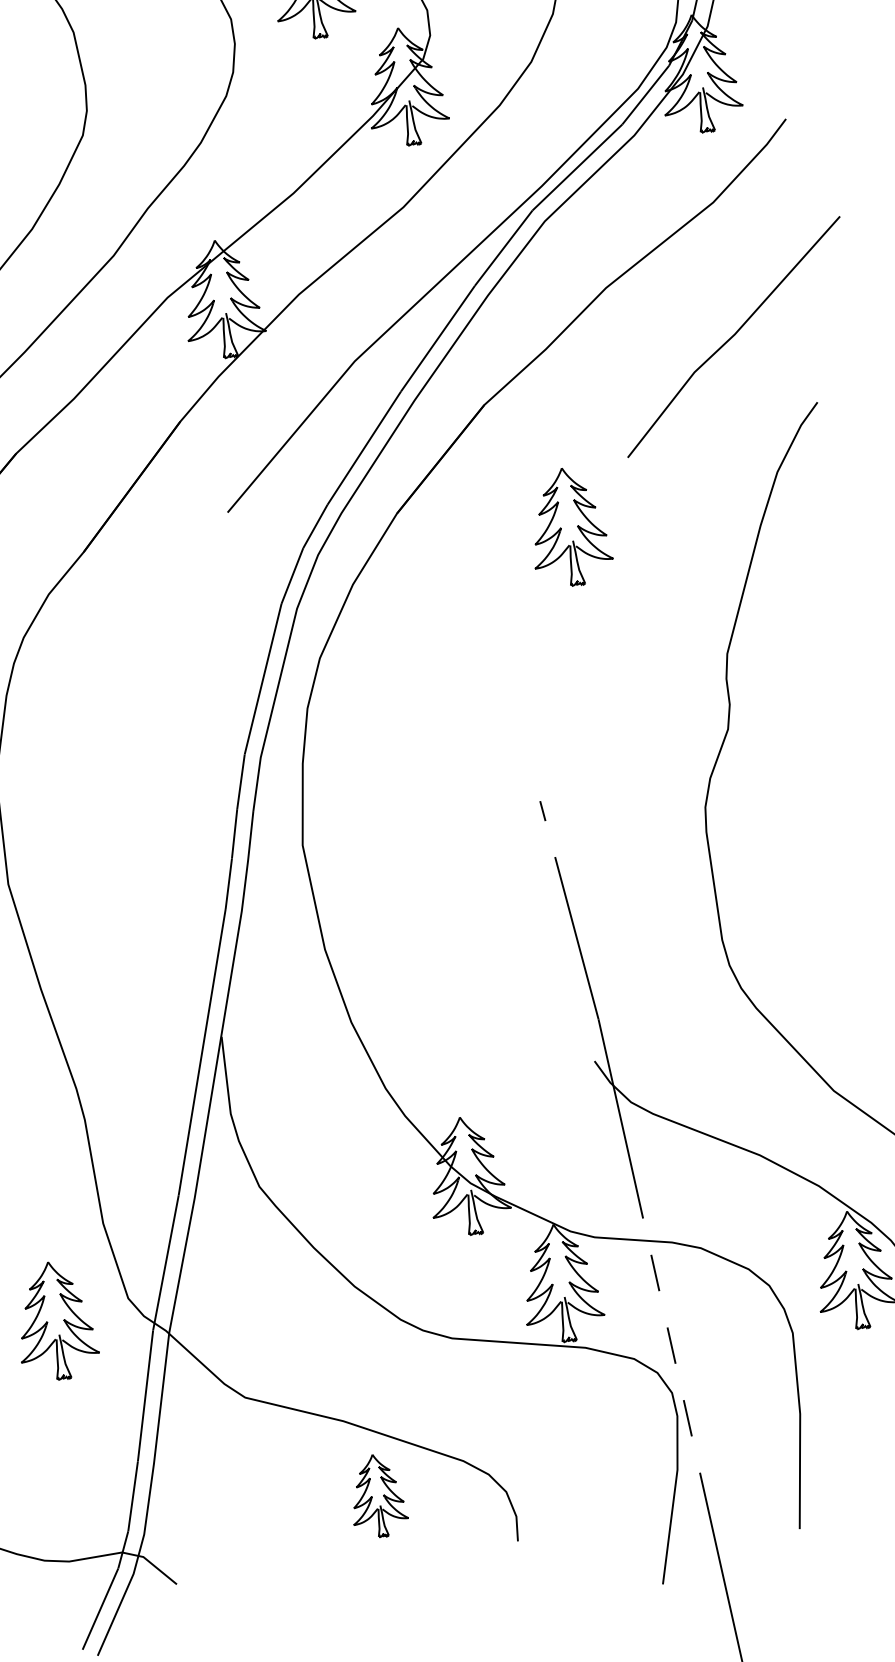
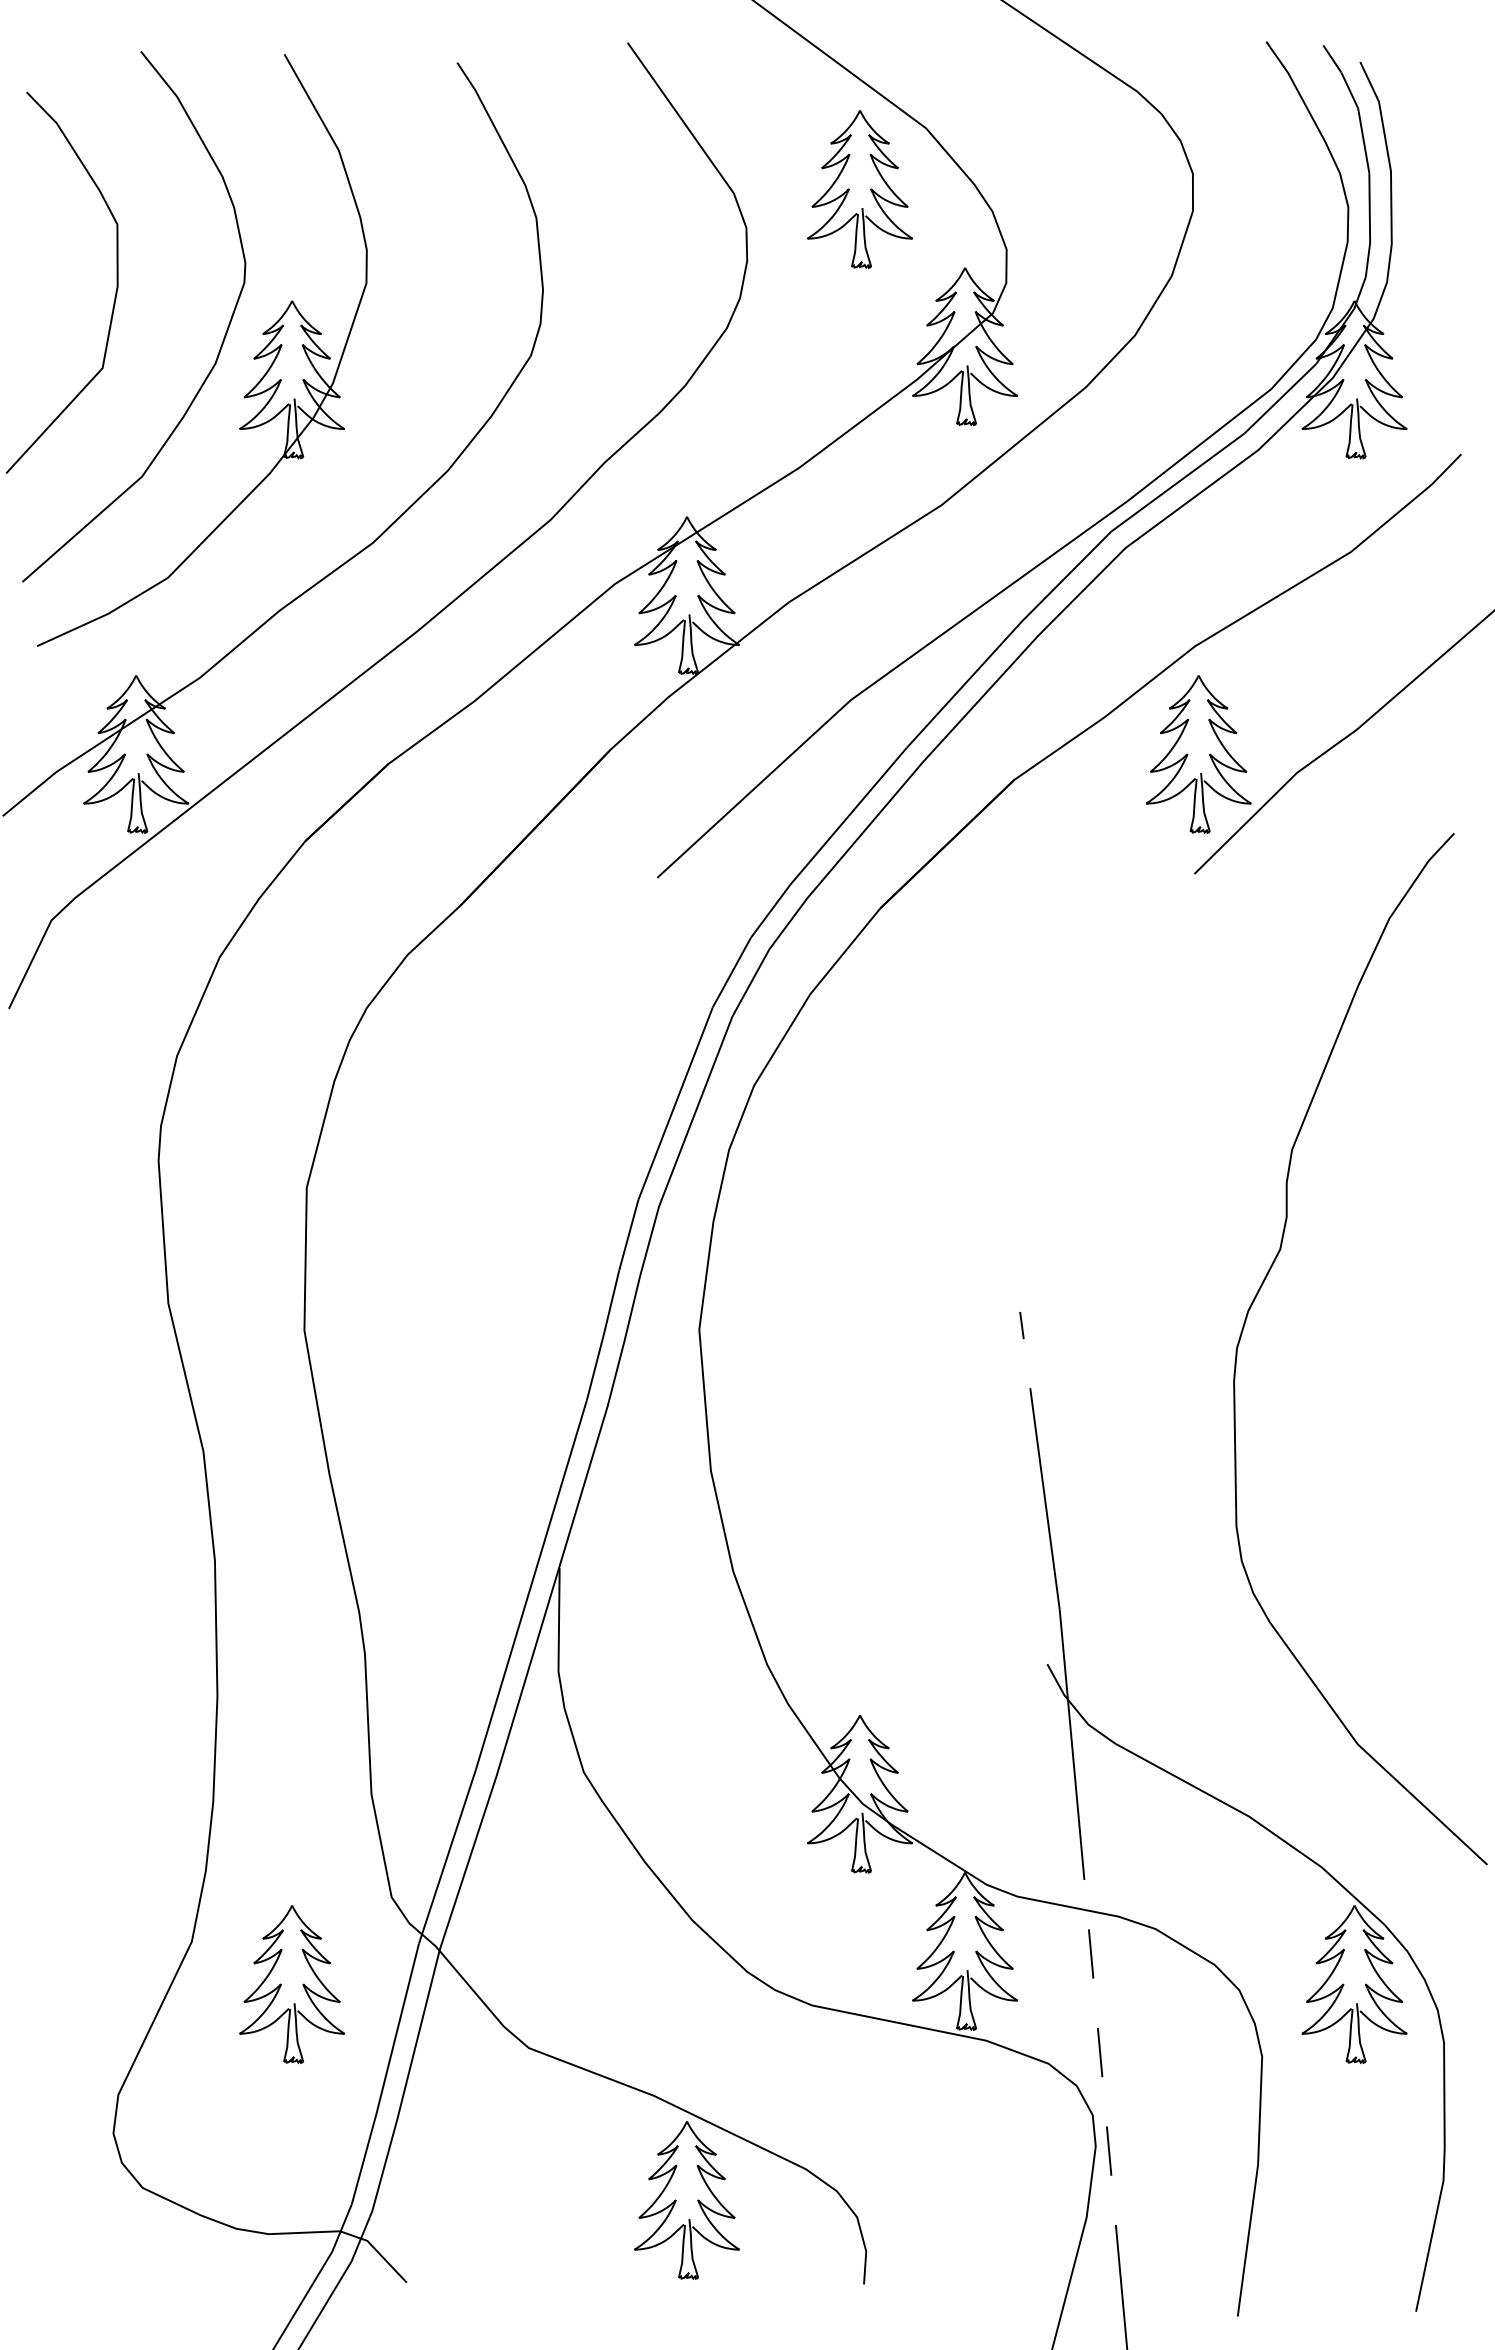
part: (569, 527) -> (1198, 754), moved
part: (55, 1321) -> (291, 1984), moved
part: (377, 1496) -> (686, 2200), size x1.43

